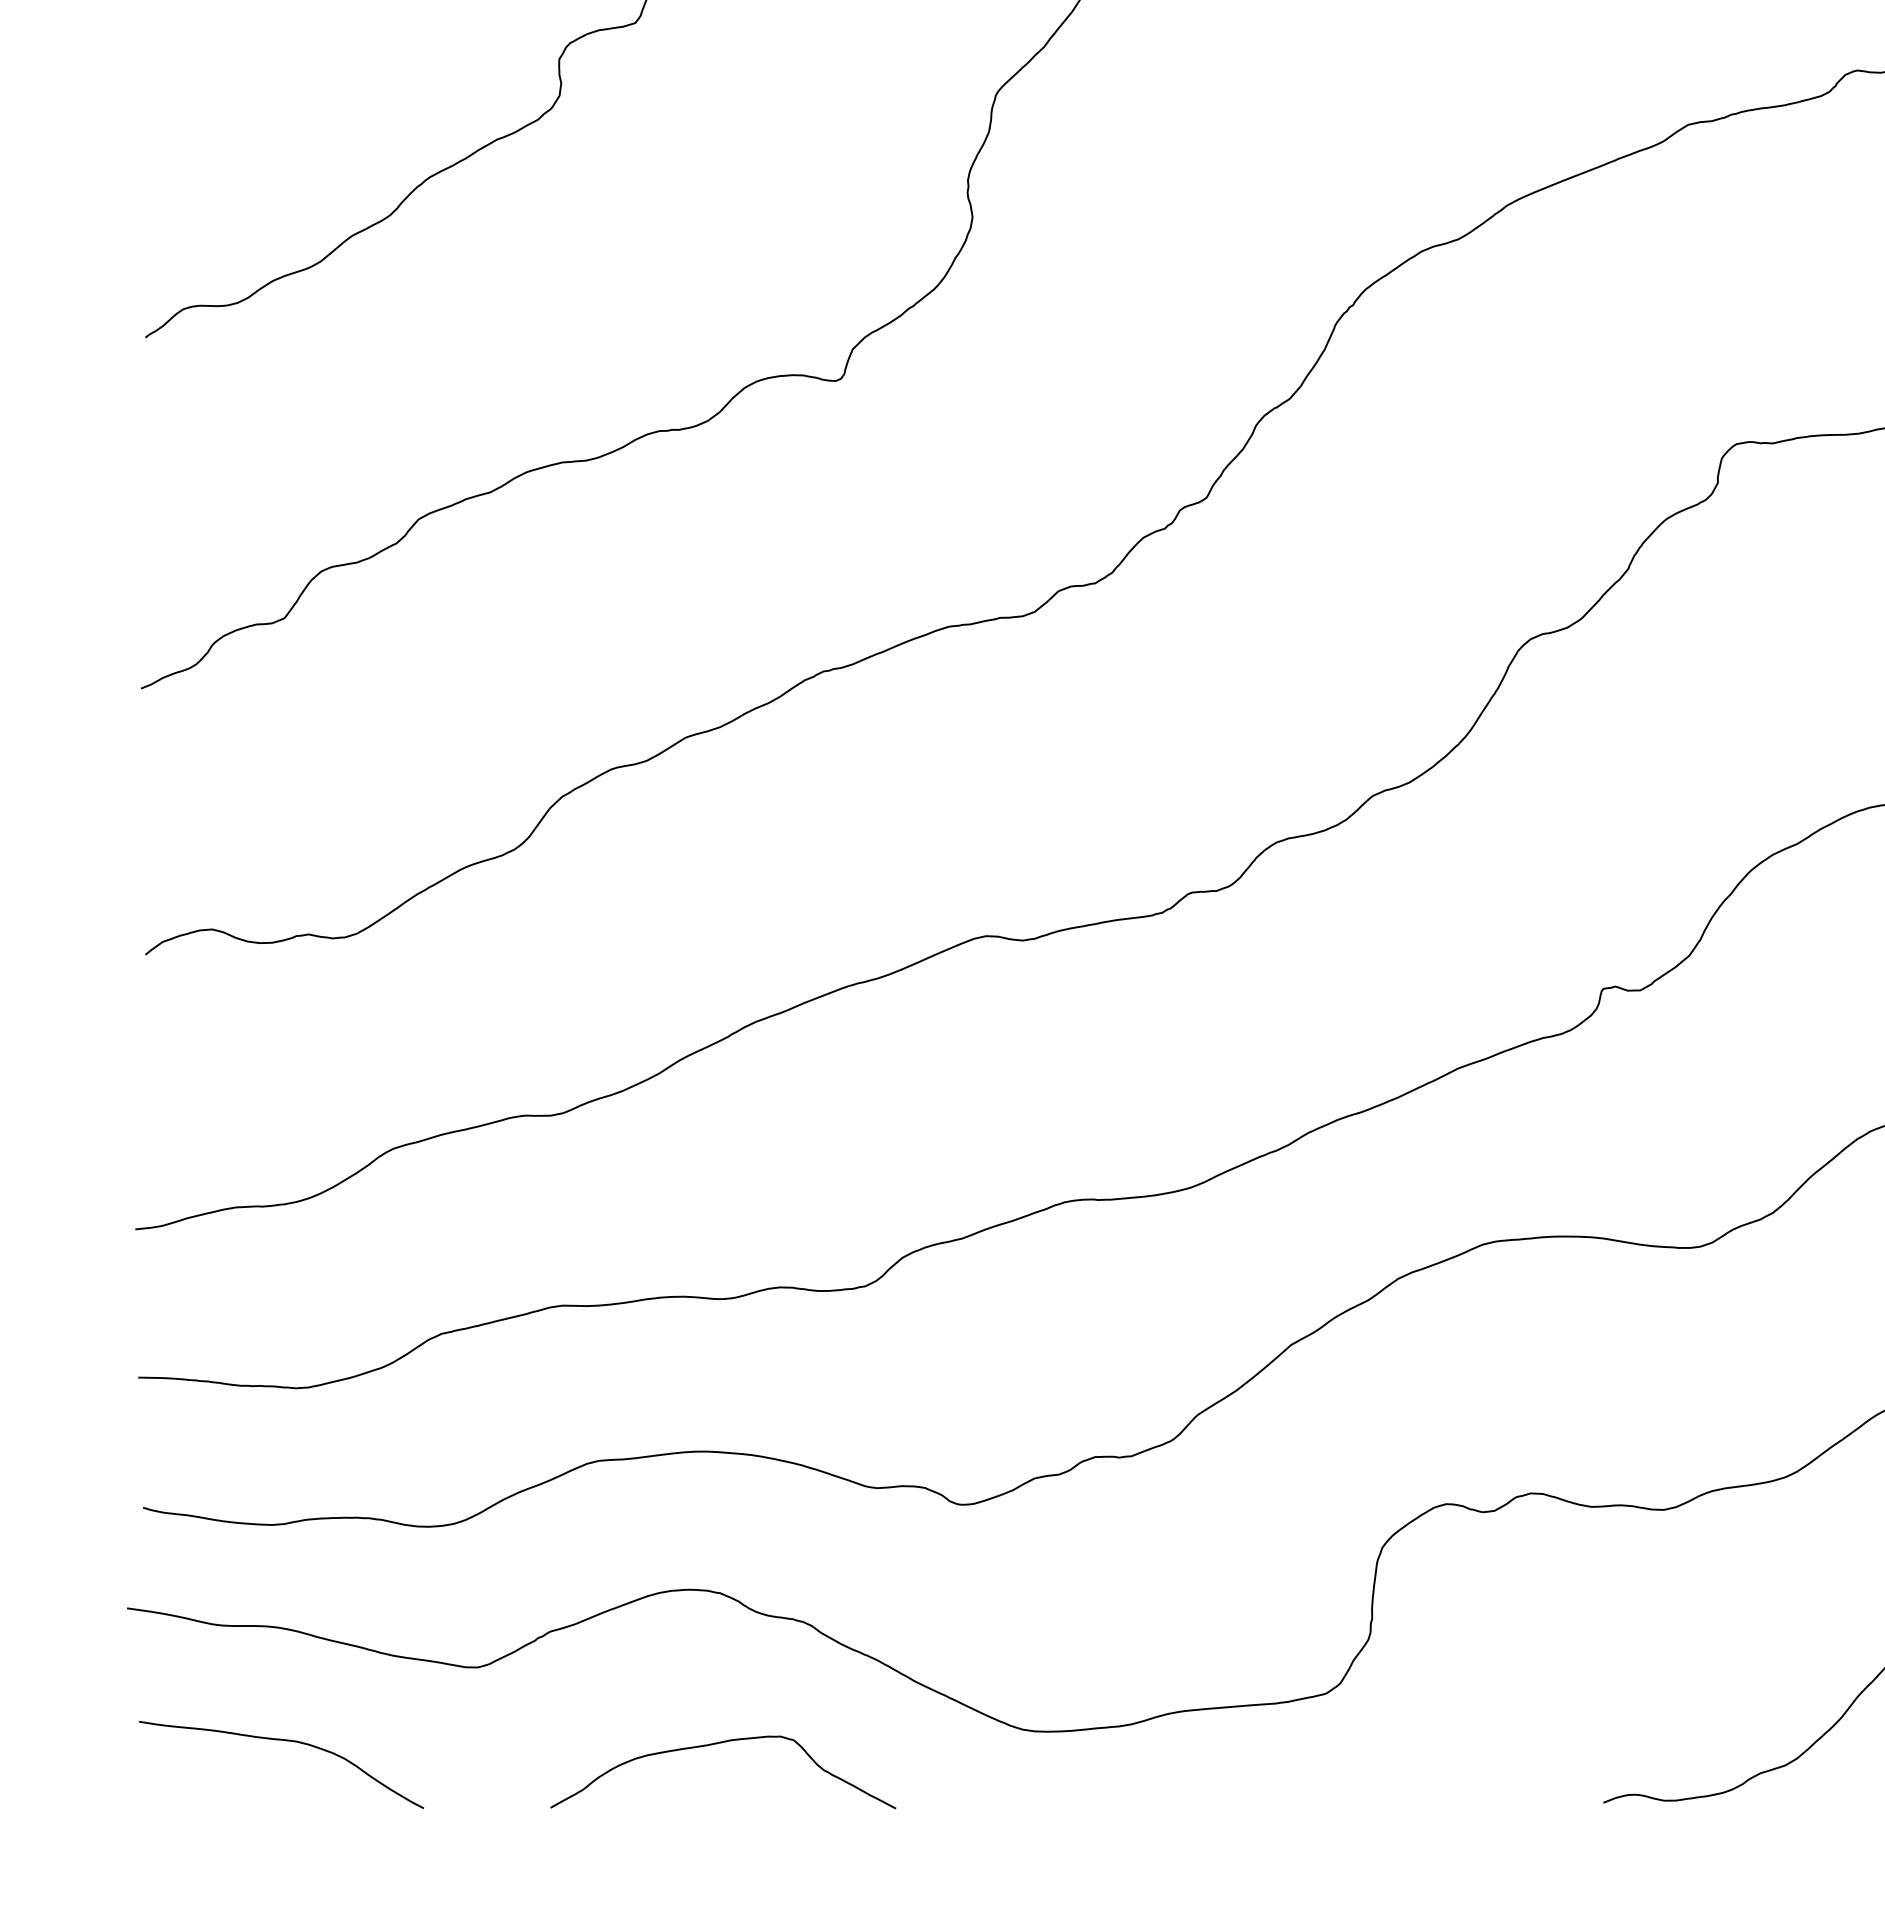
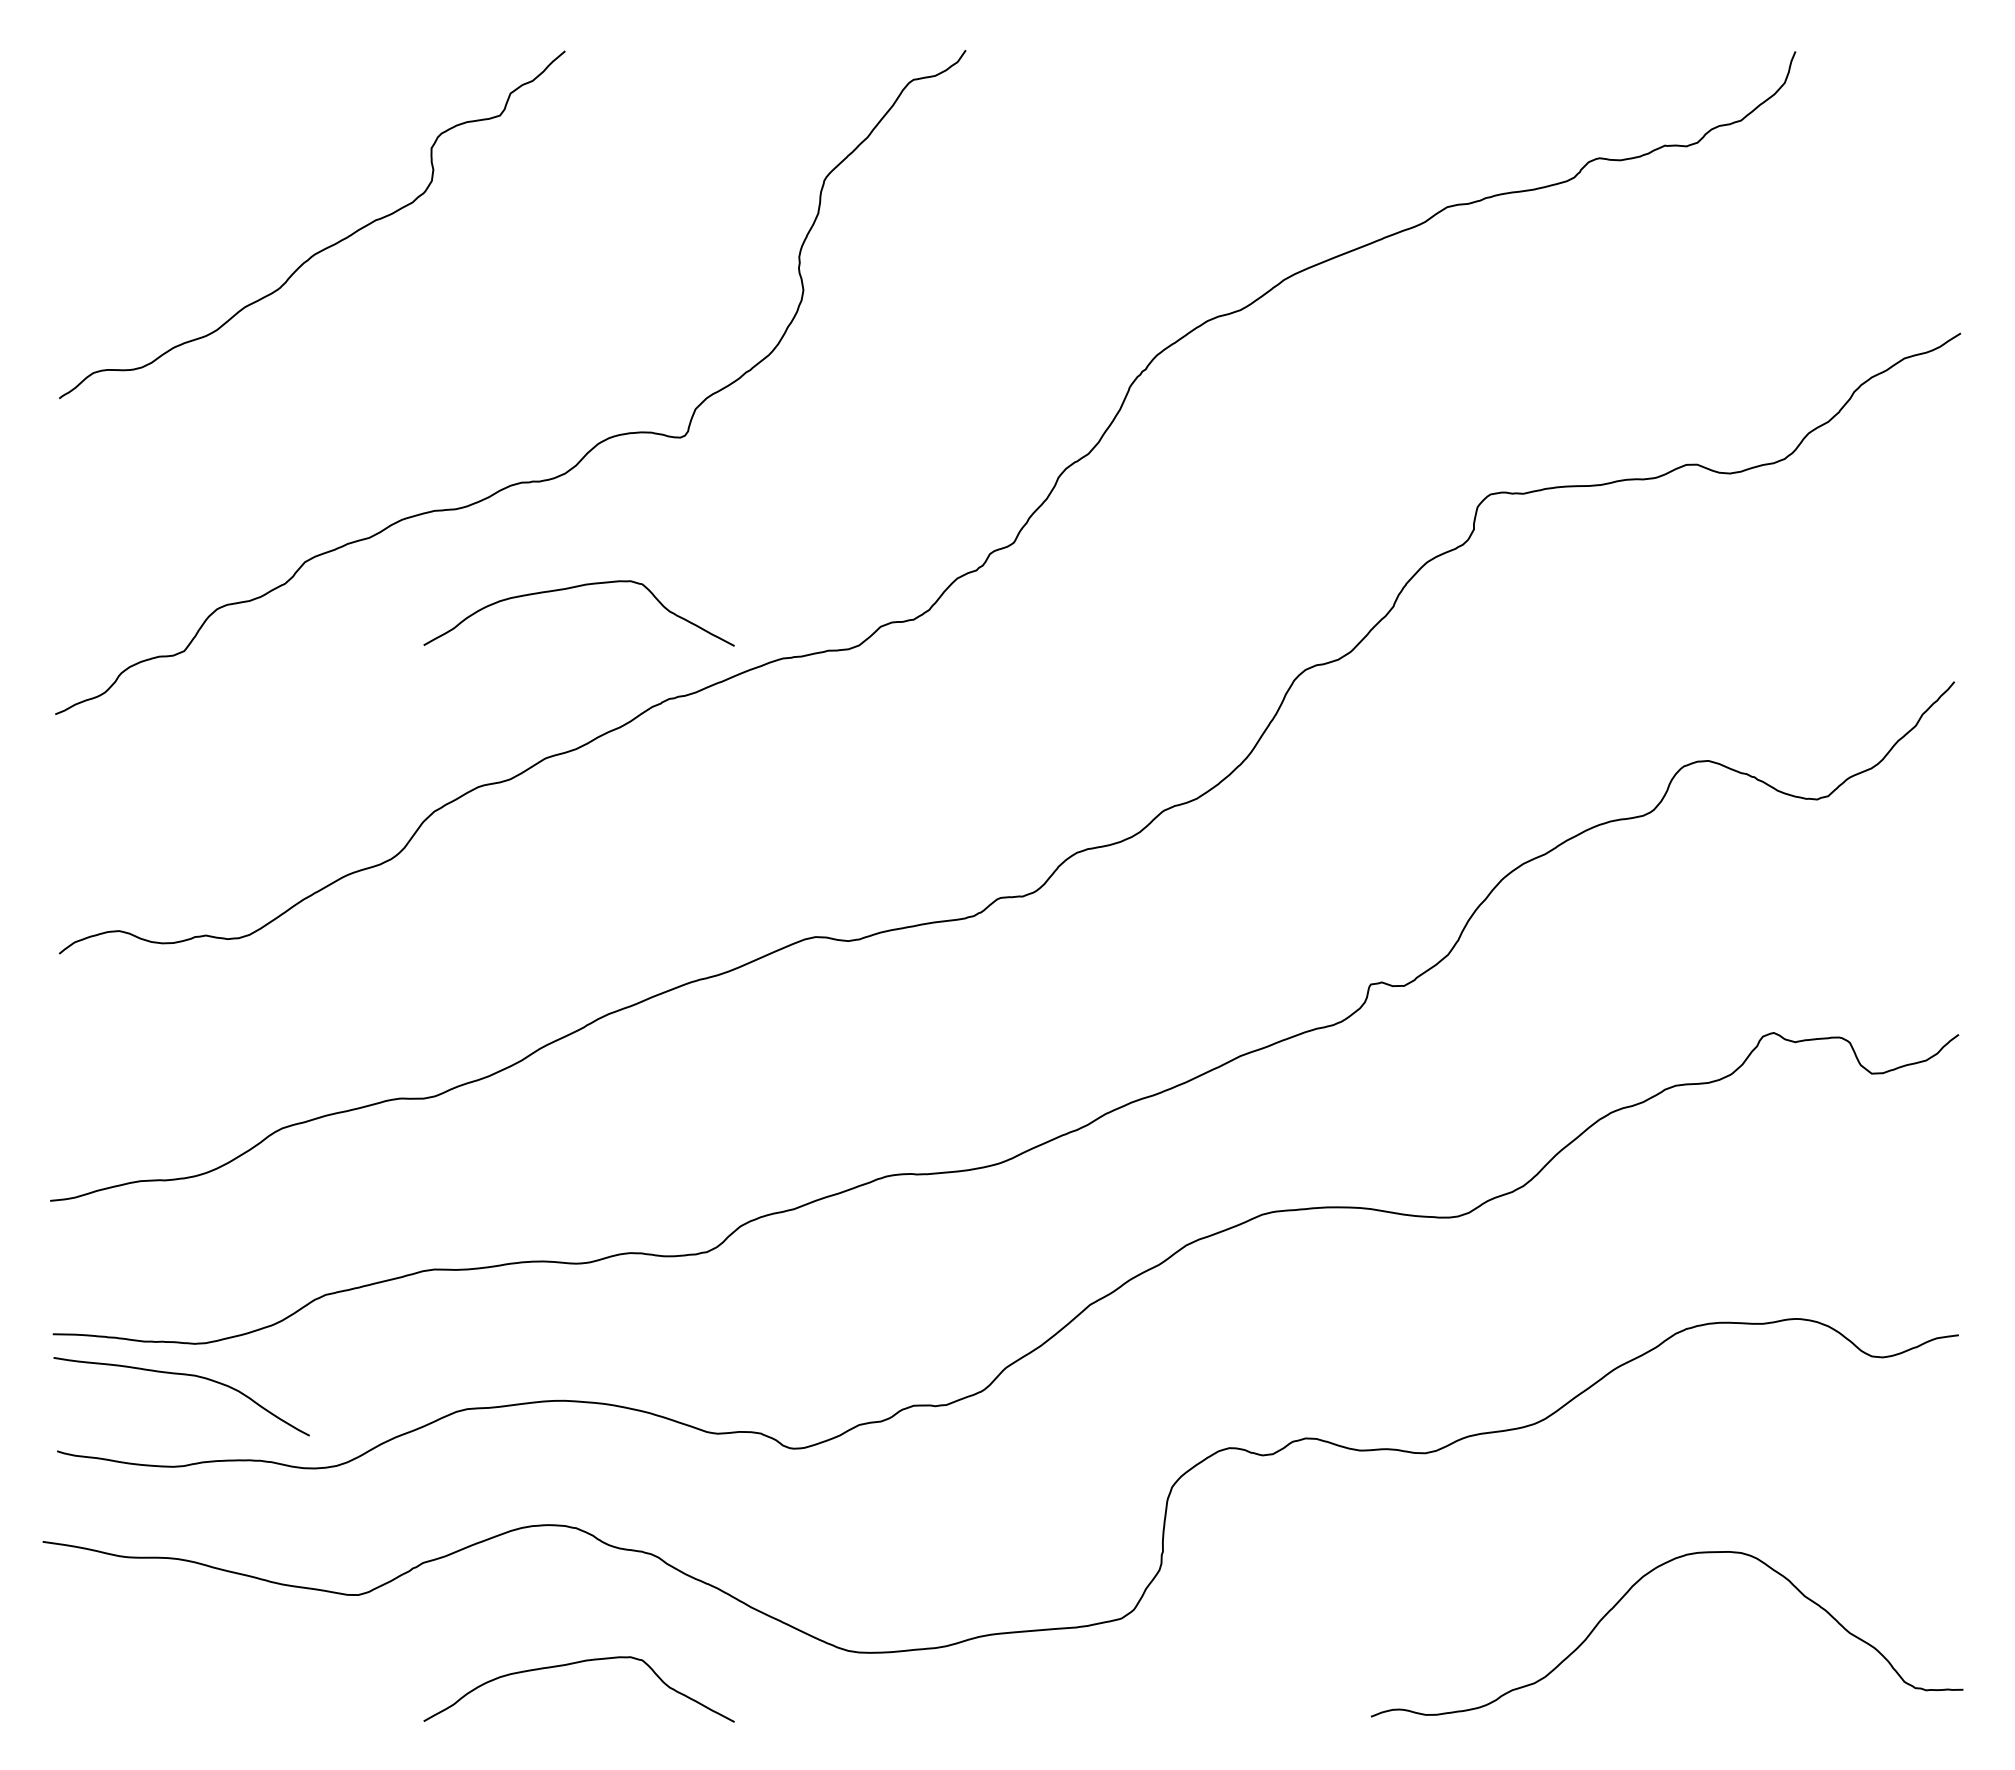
curve: (717, 548) -> (573, 588), added
curve: (282, 1741) -> (182, 1375), moved

